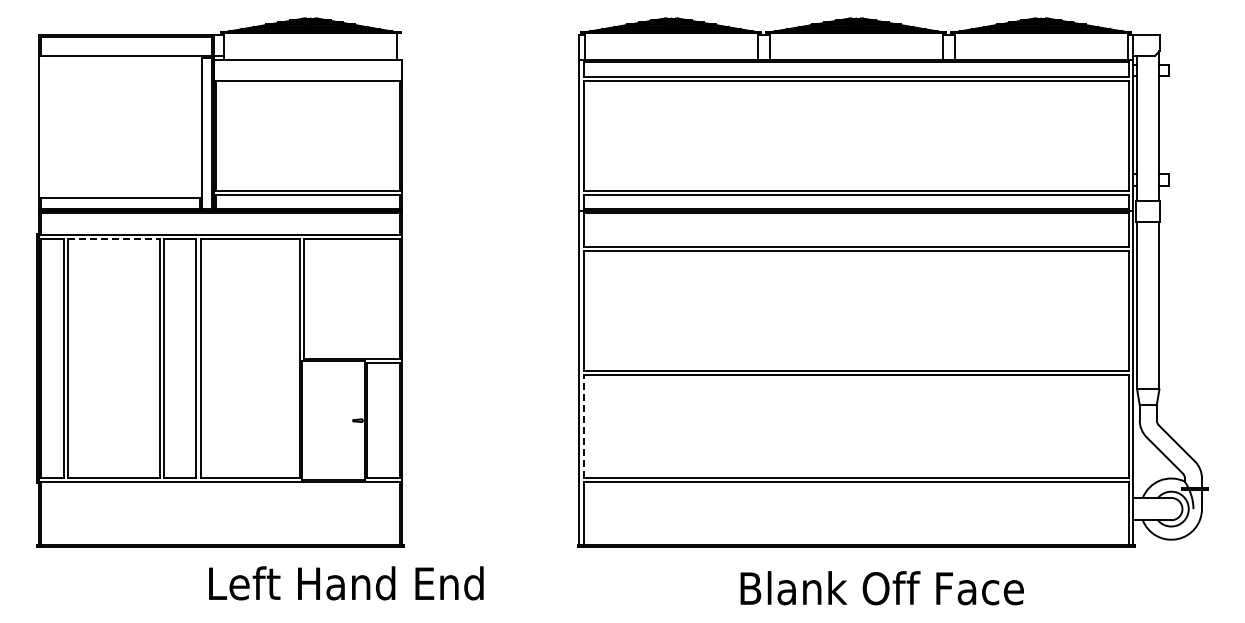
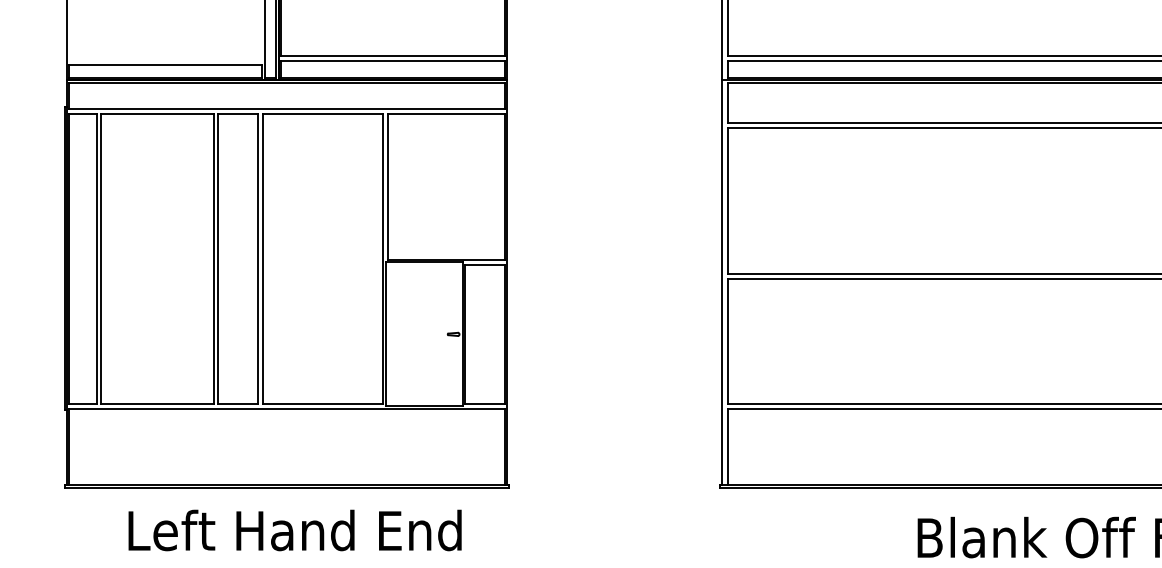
line: (114, 239) -> (158, 114), dashed -> solid
line: (583, 426) -> (727, 341), dashed -> solid
text: (346, 583) -> (295, 530), moved

